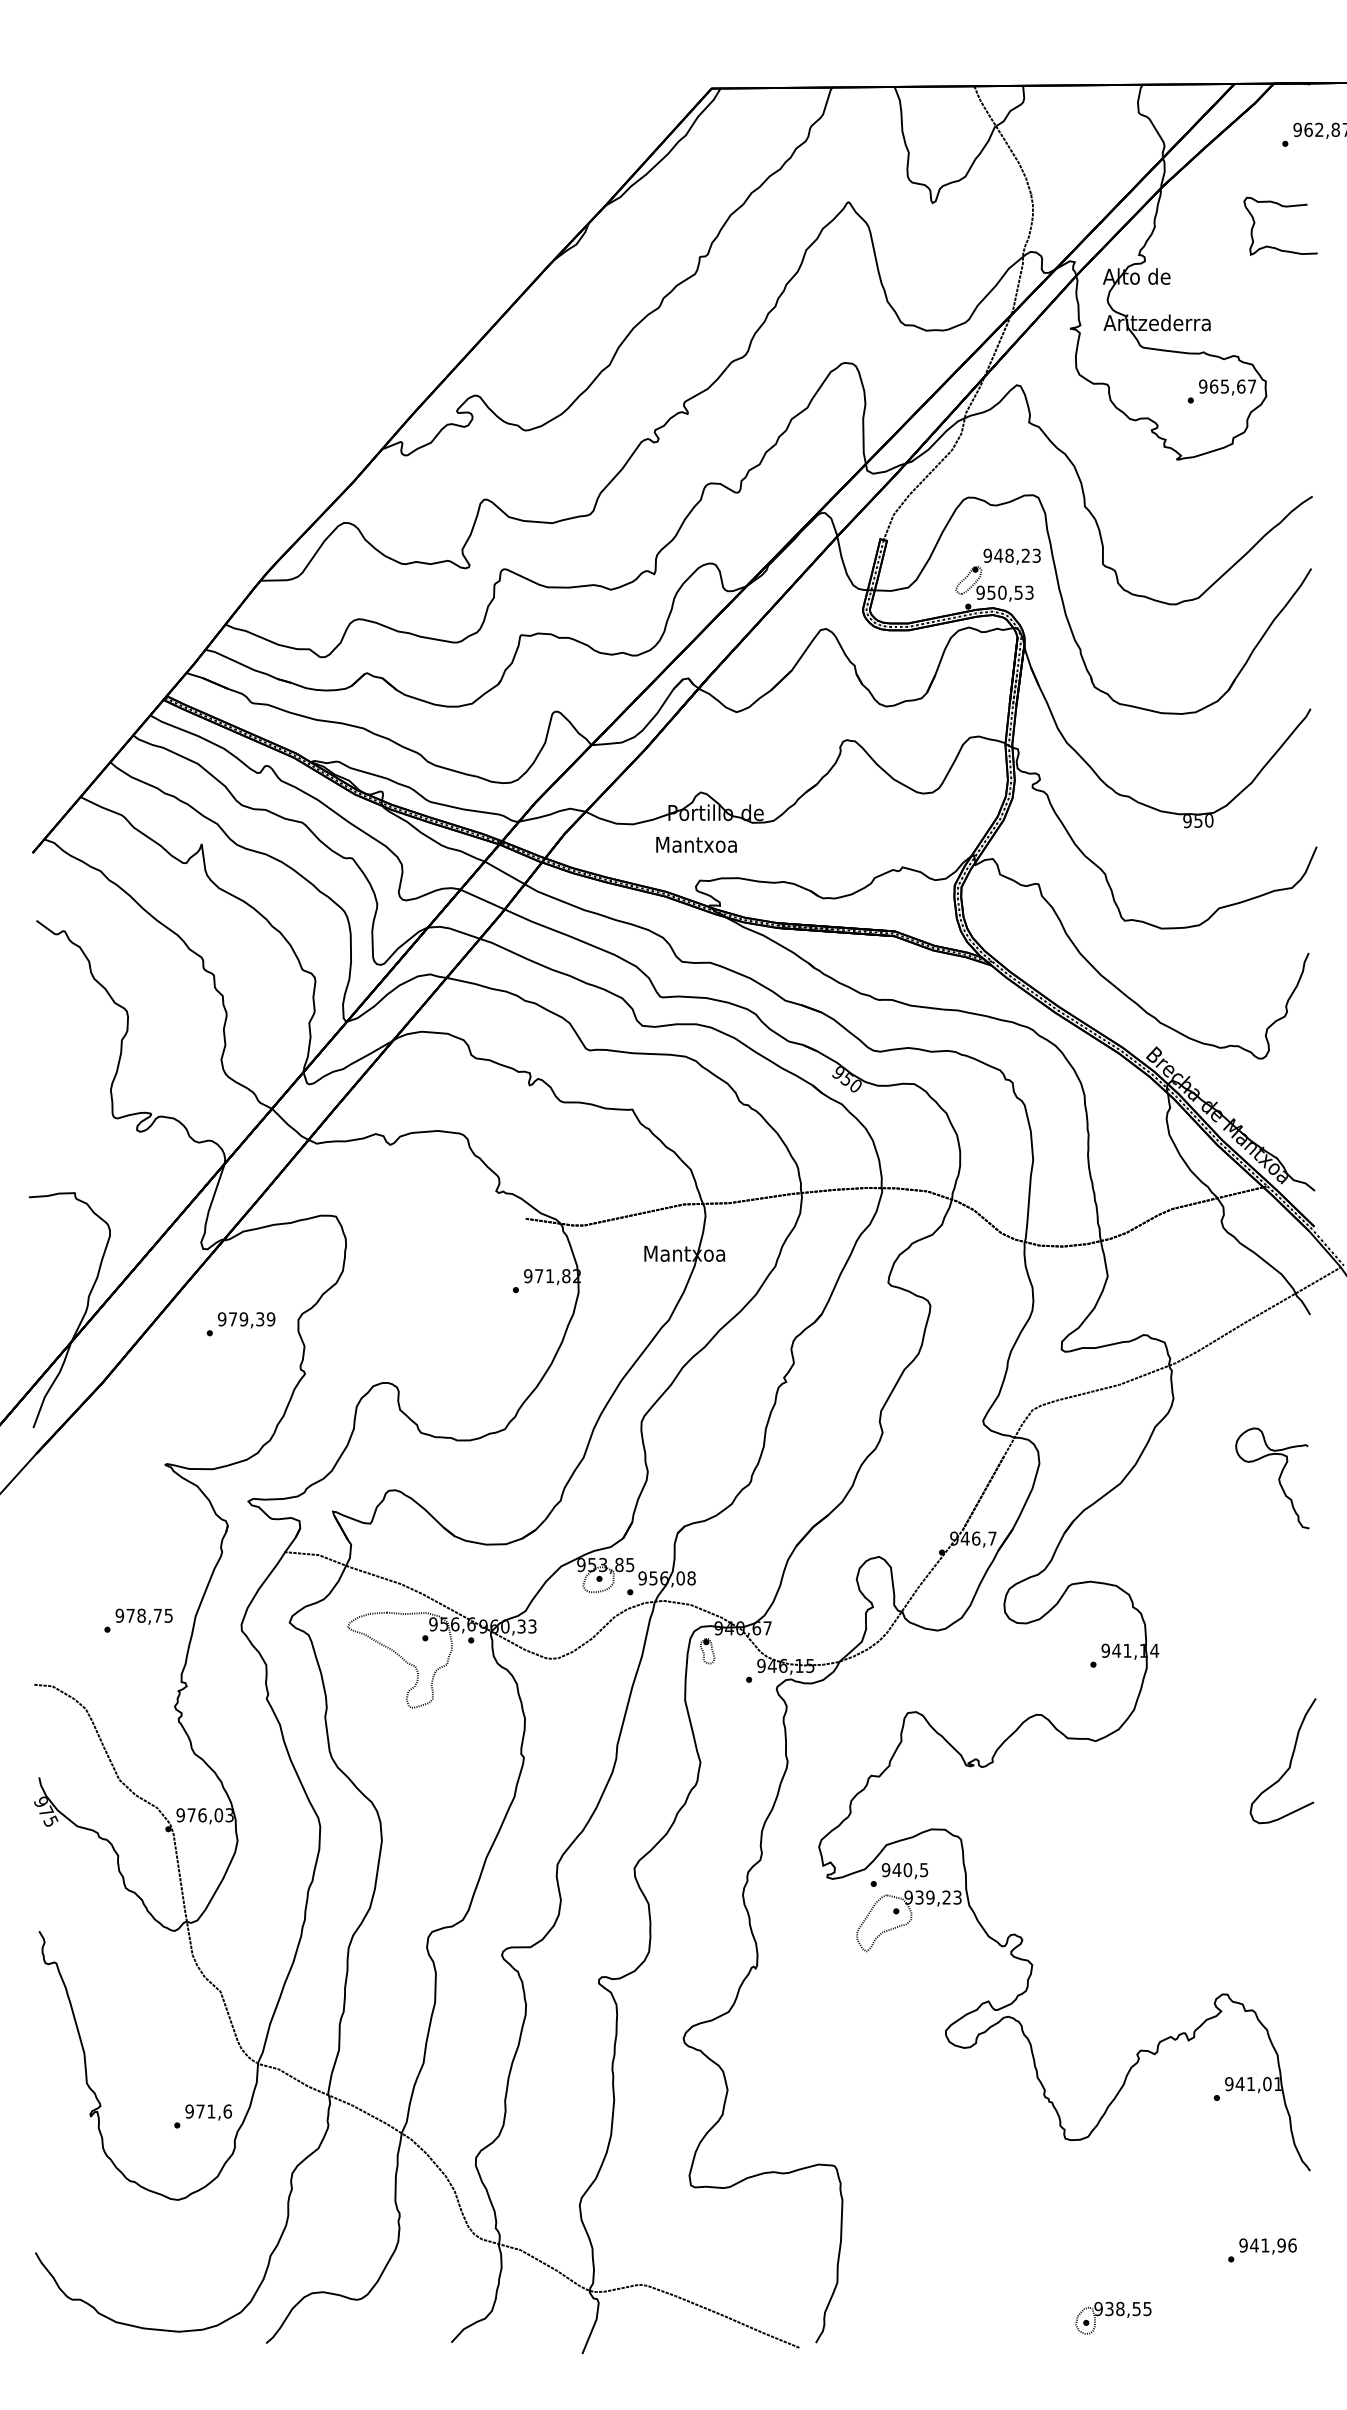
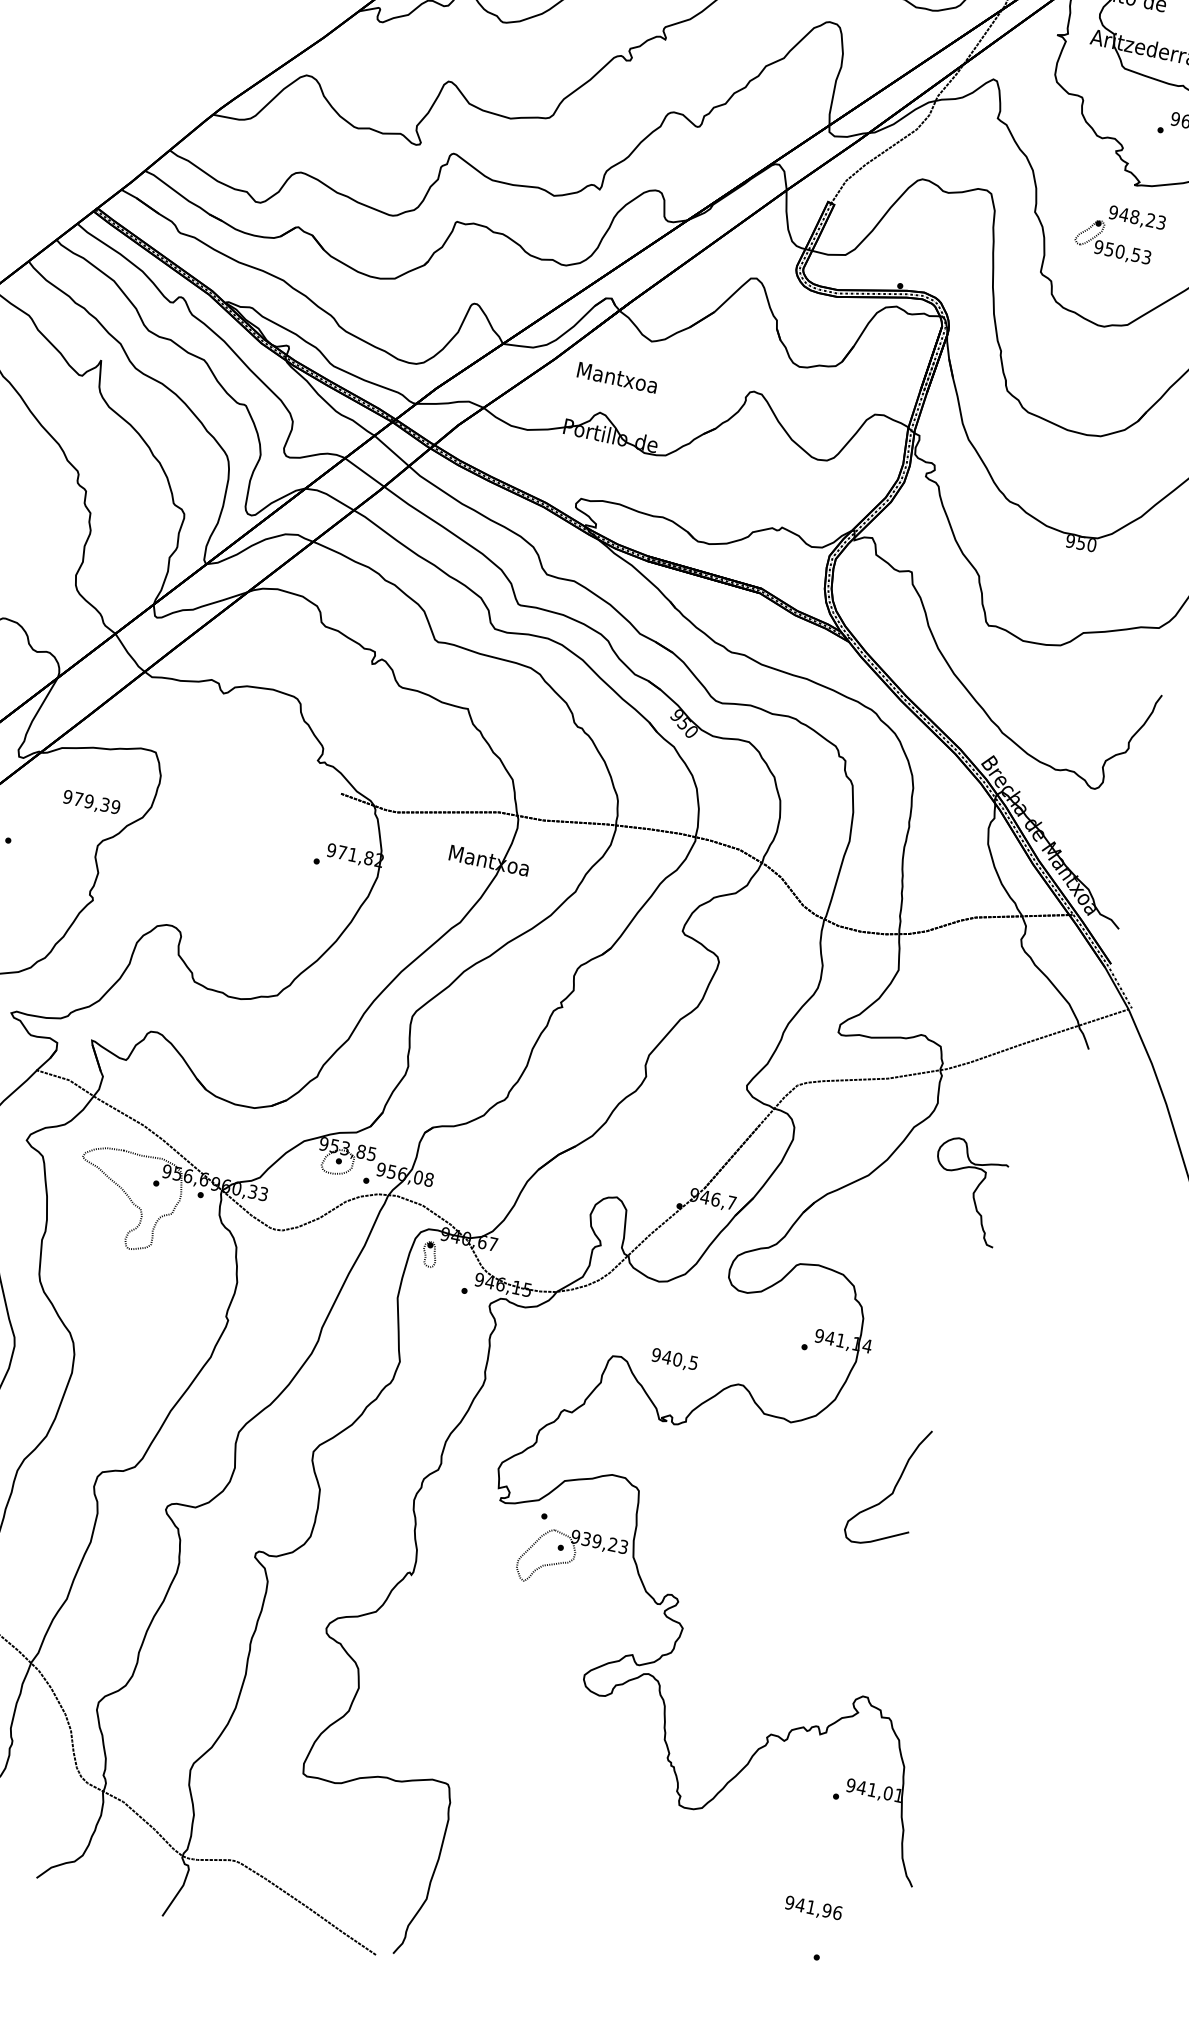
part: (993, 585) -> (1112, 242), moved
text: (696, 844) -> (617, 377), moved
text: (246, 1320) -> (91, 803), moved
curve: (1278, 1478) -> (973, 1192), moved
curve: (1289, 1762) -> (893, 1488), moved
text: (904, 1871) -> (674, 1360), moved
text: (1267, 2246) -> (813, 1908), moved
part: (1113, 2317) -> (689, 1990), removed

